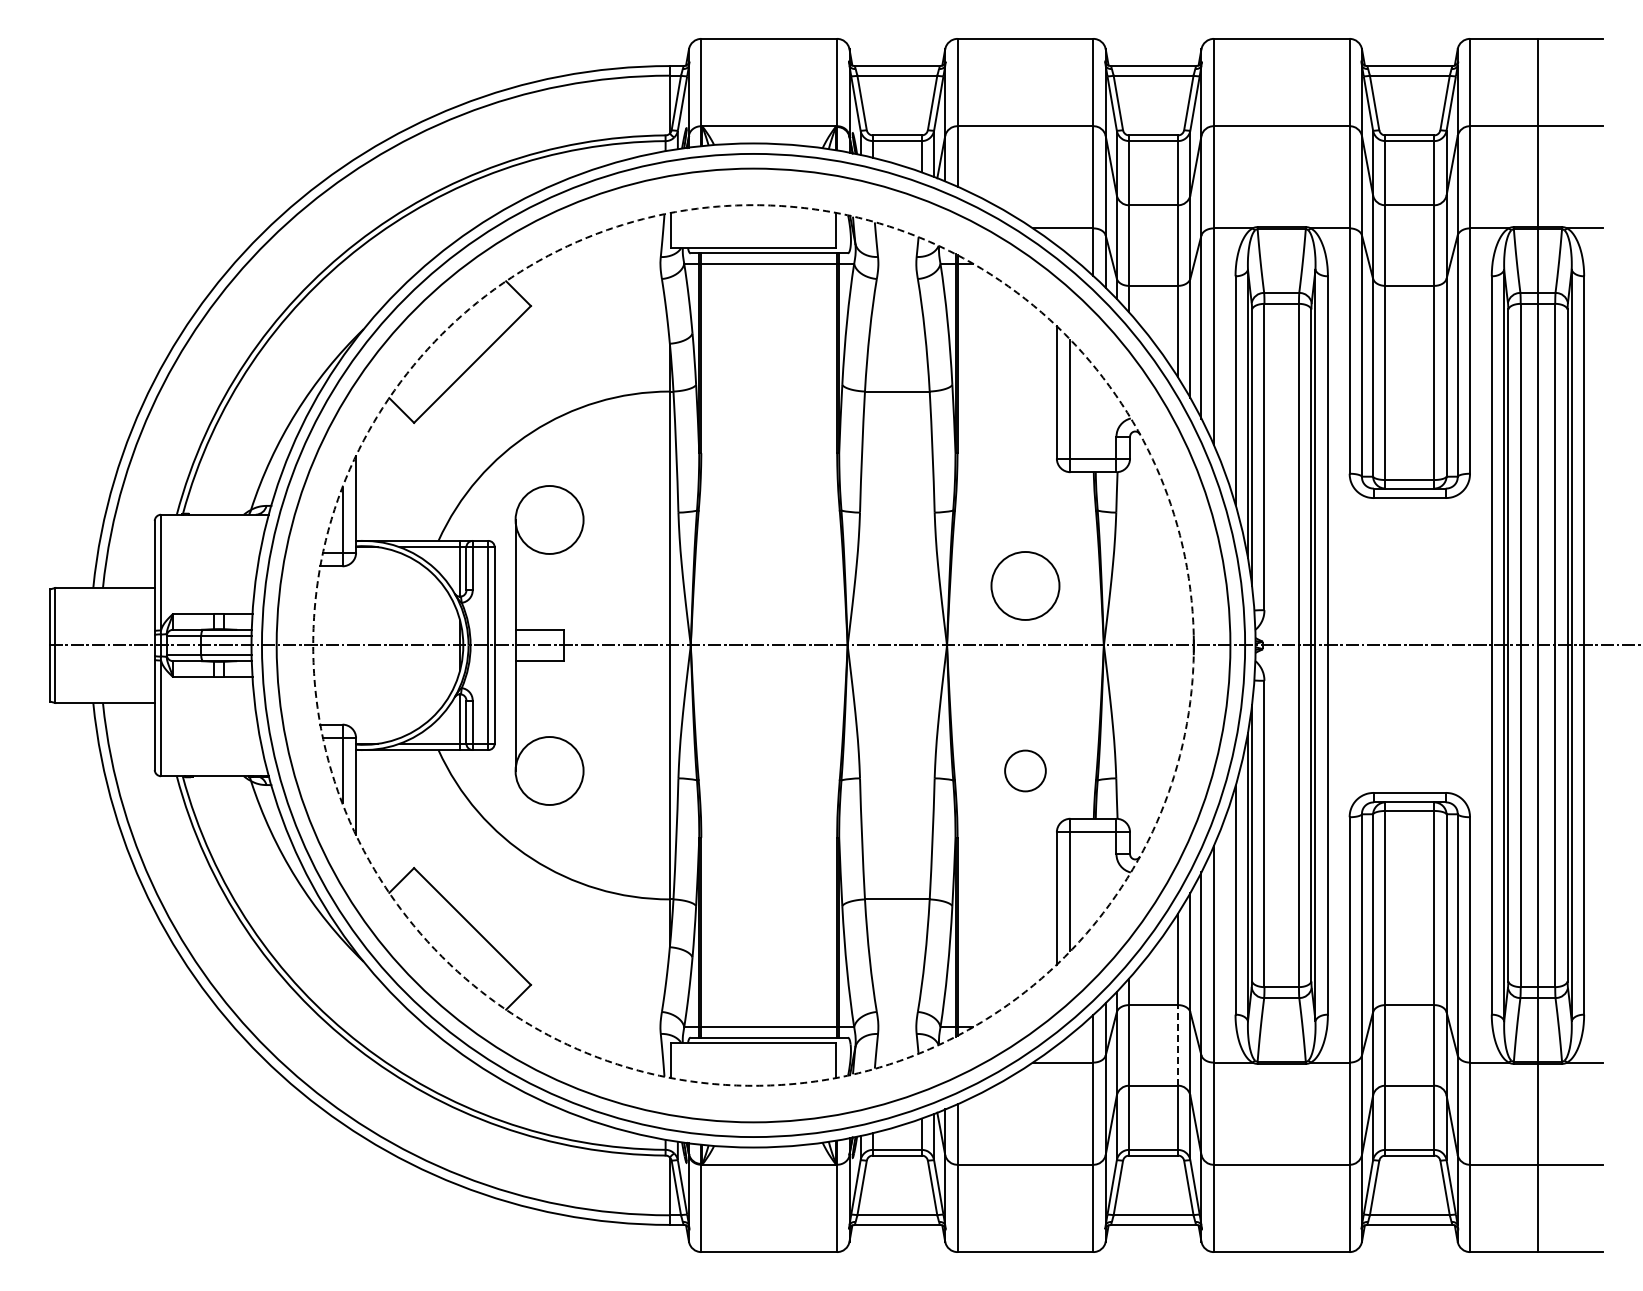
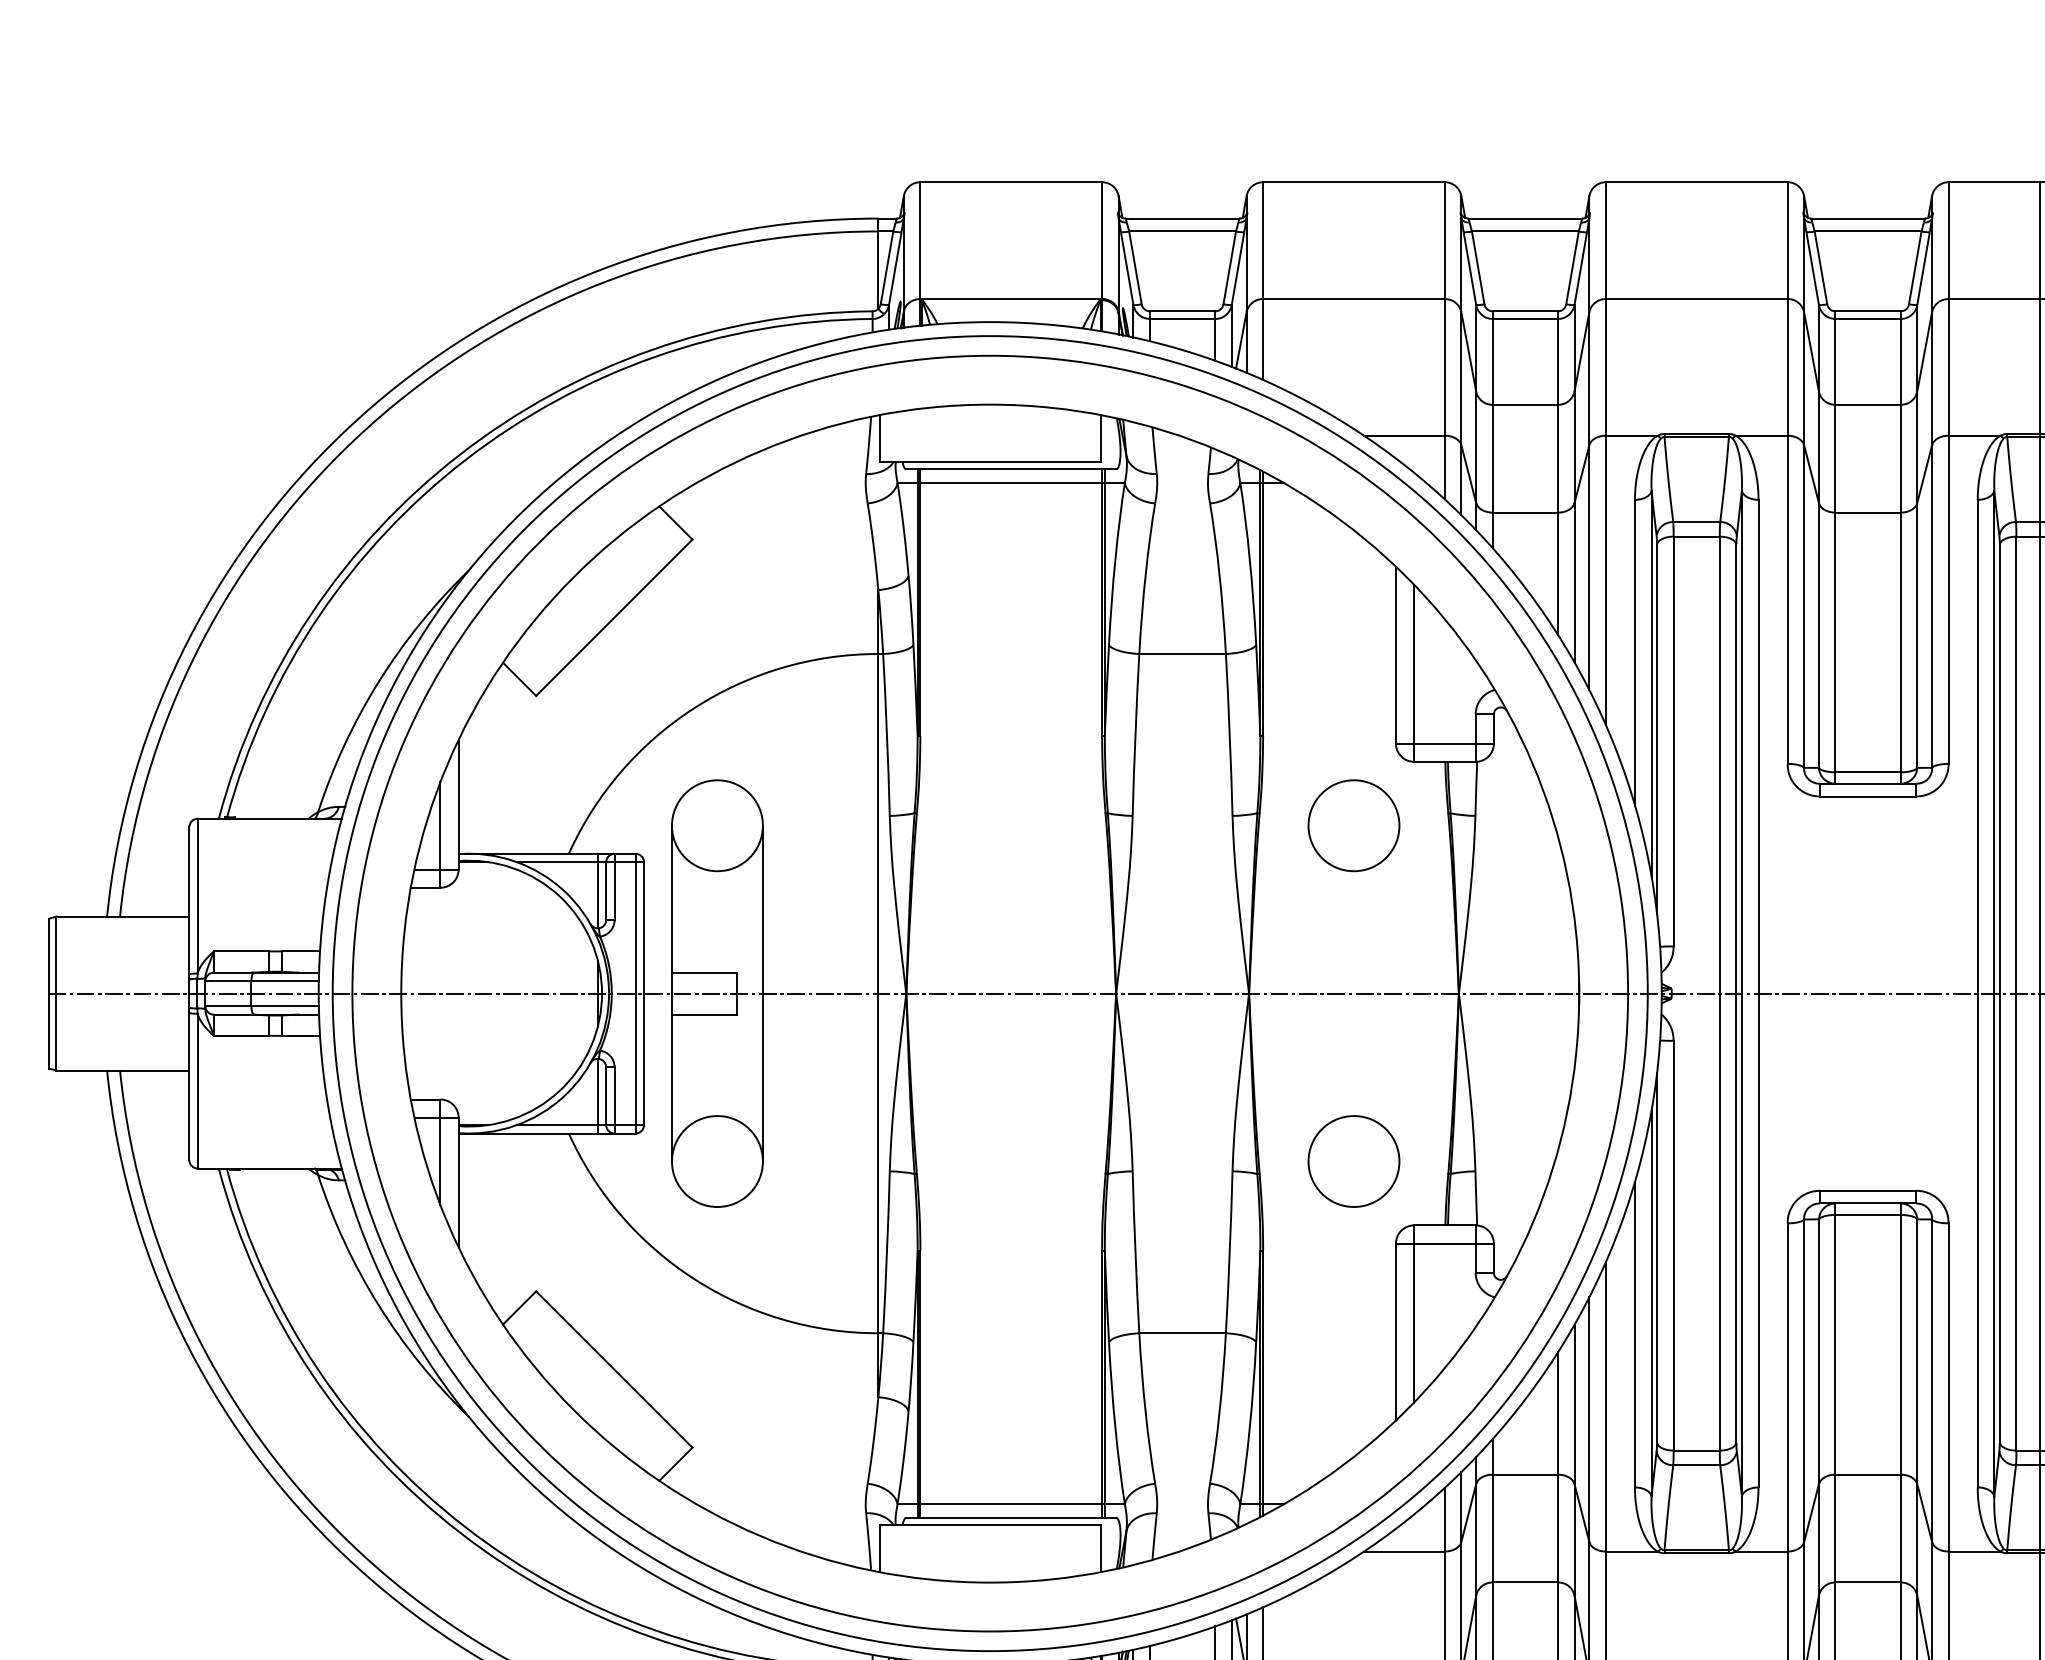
circle: (1025, 585) -> (1354, 825), moved
line: (583, 645) -> (762, 993), added
circle: (753, 645) -> (990, 993), dashed -> solid
circle: (1025, 770) -> (1354, 1160), size x1.67
line: (1177, 1044) -> (1557, 1527), dashed -> solid

